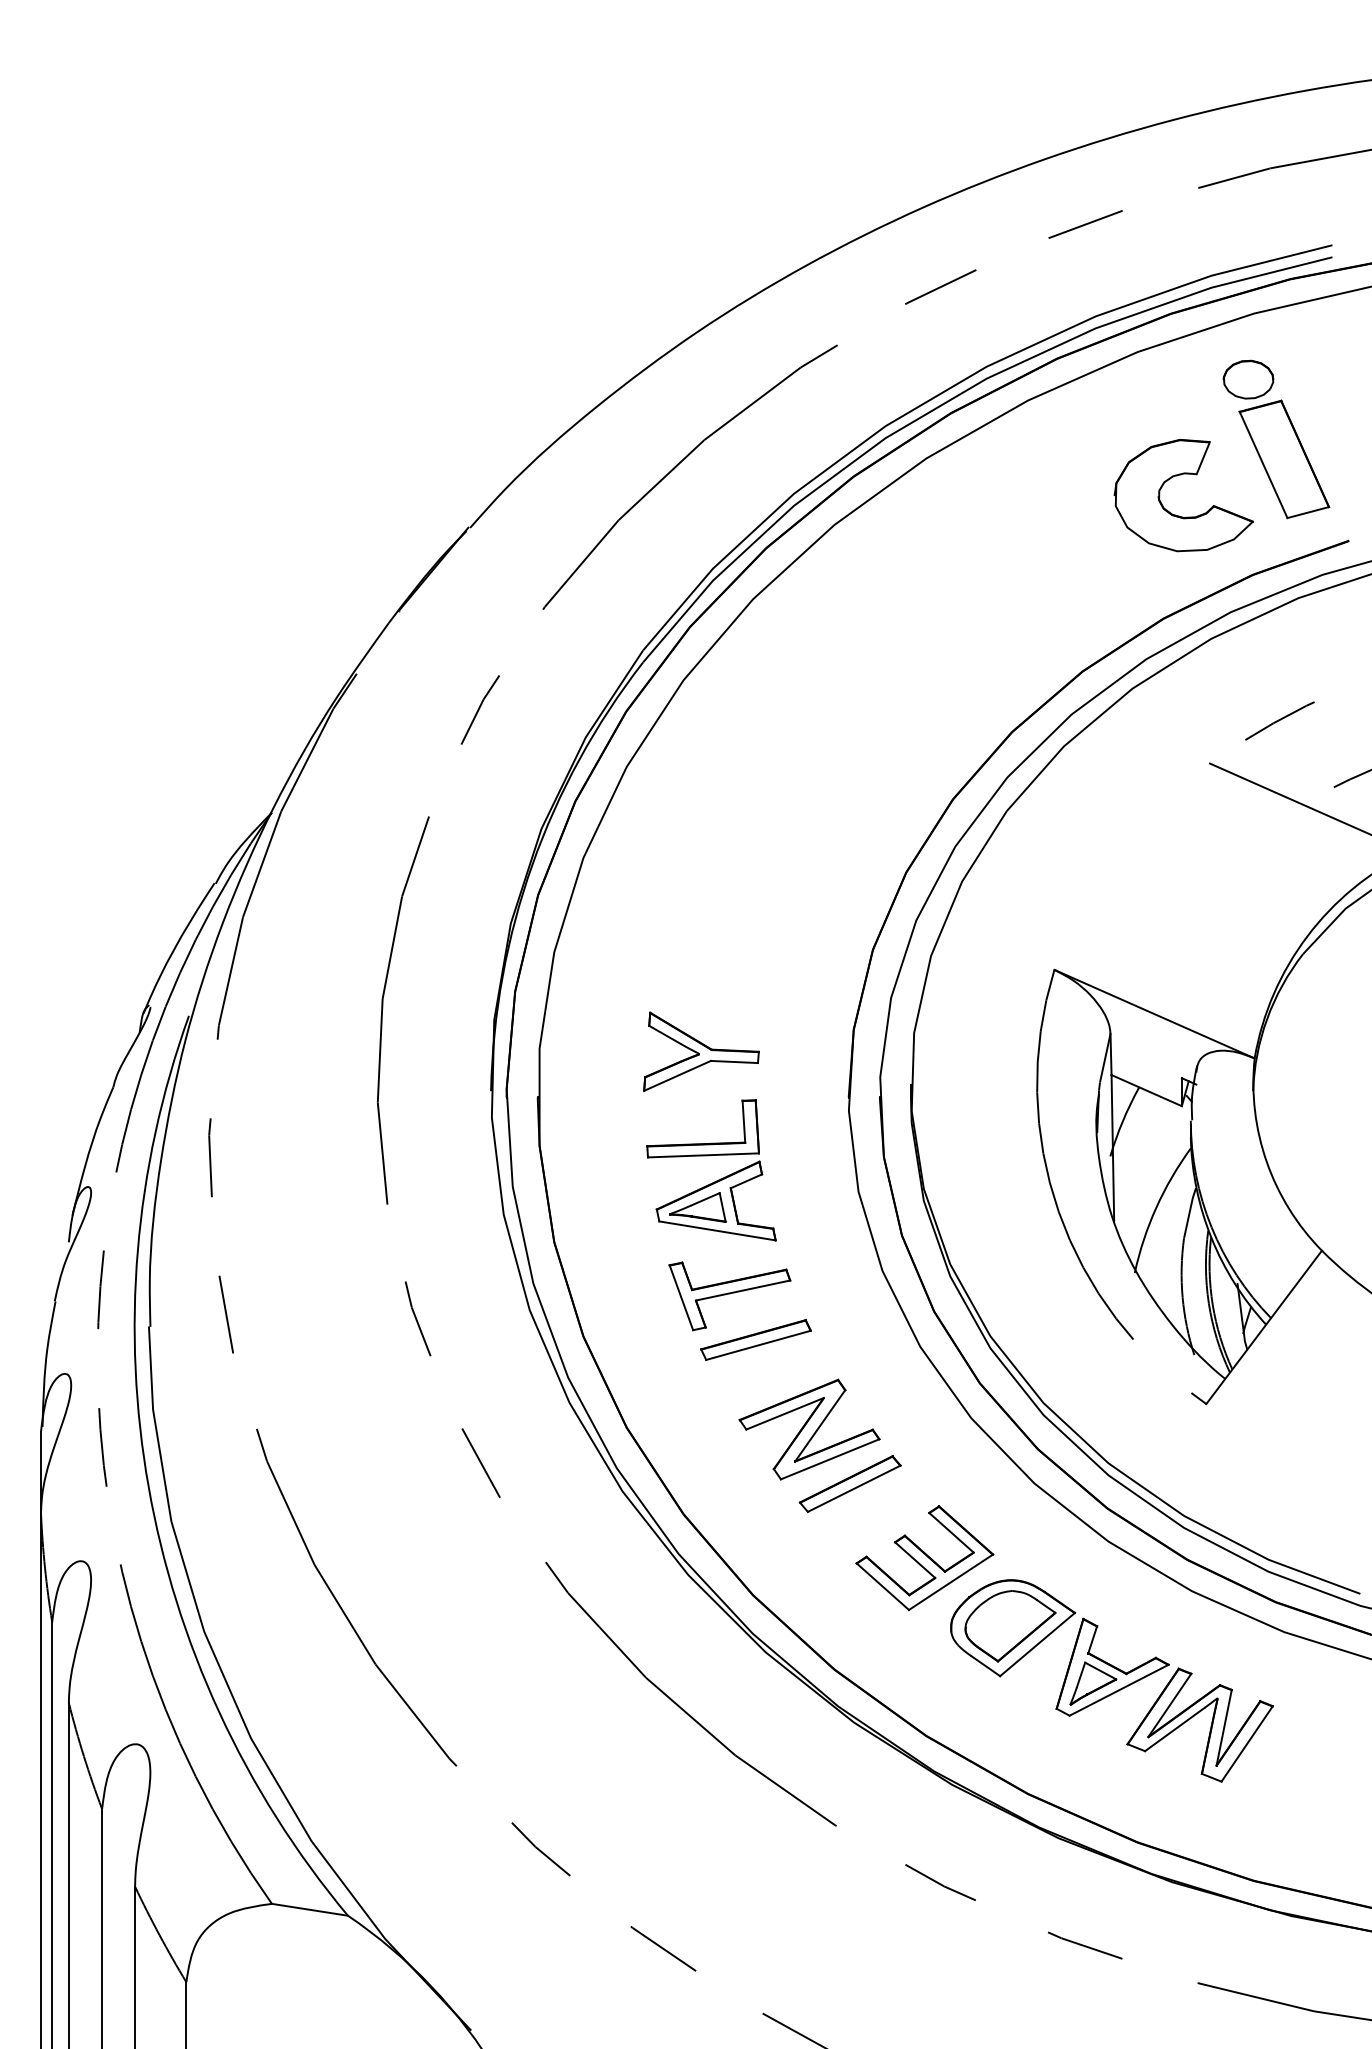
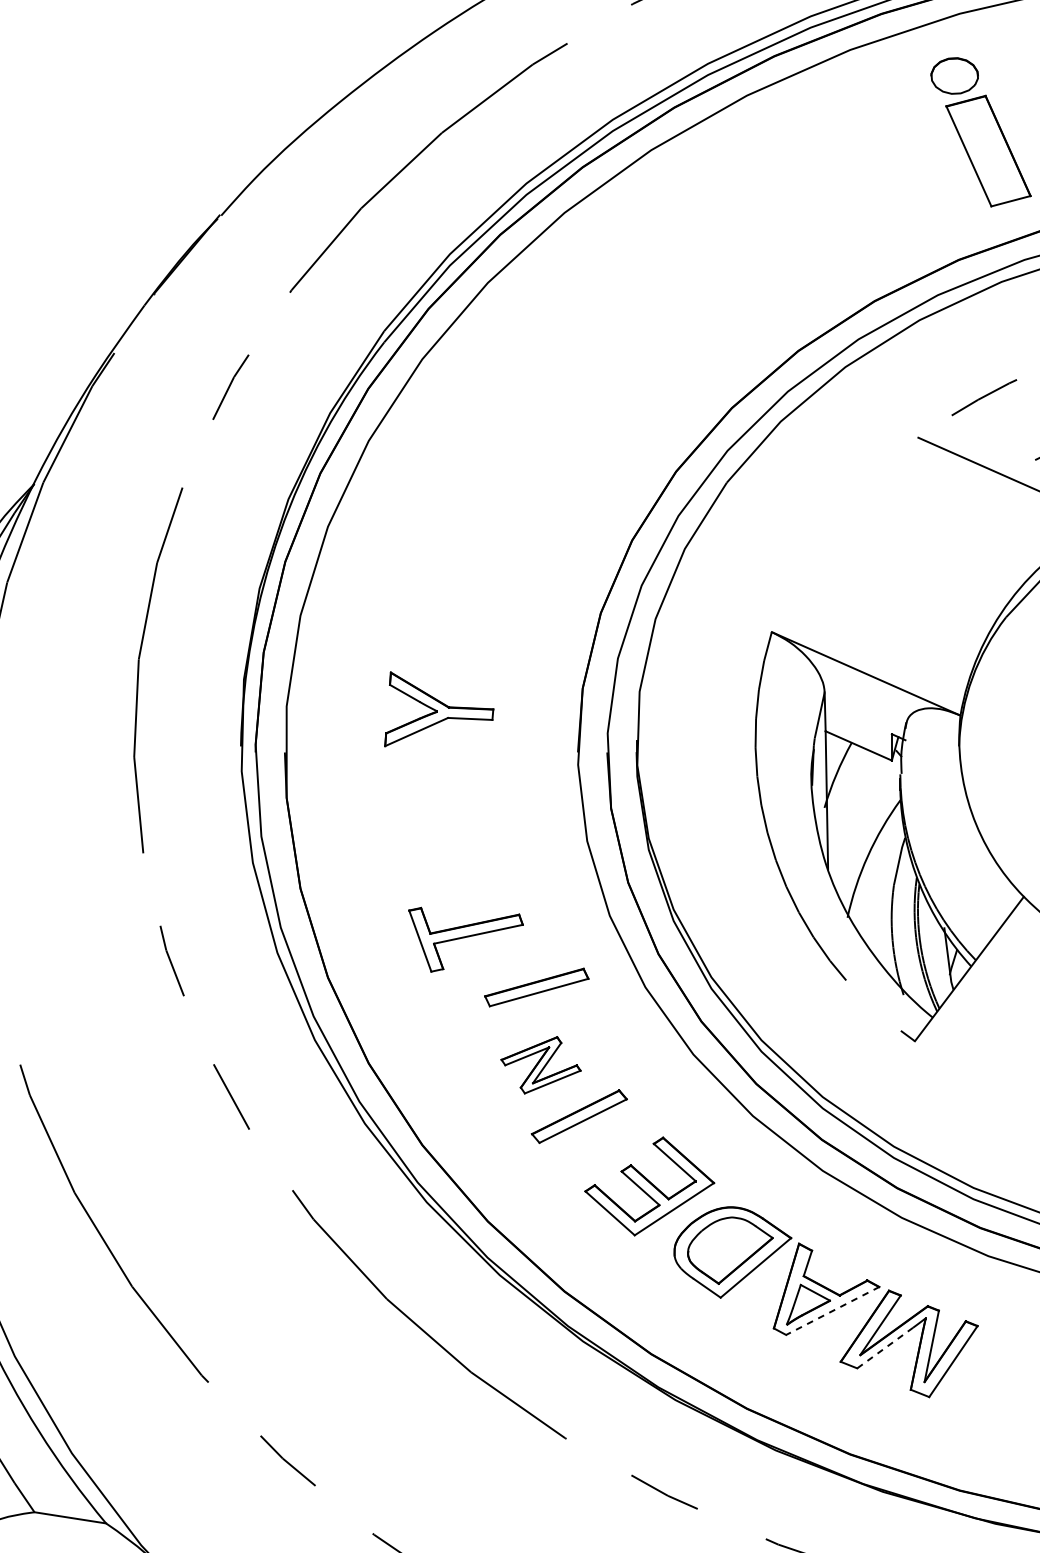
part: (1177, 476) -> (887, 167), removed
part: (716, 1180) -> (453, 830), removed
part: (755, 1339) -> (536, 987), moved
part: (809, 1429) -> (541, 1065), size x0.6
line: (1119, 1690) -> (833, 1311), solid -> dashed
line: (1174, 1729) -> (884, 1347), solid -> dashed

